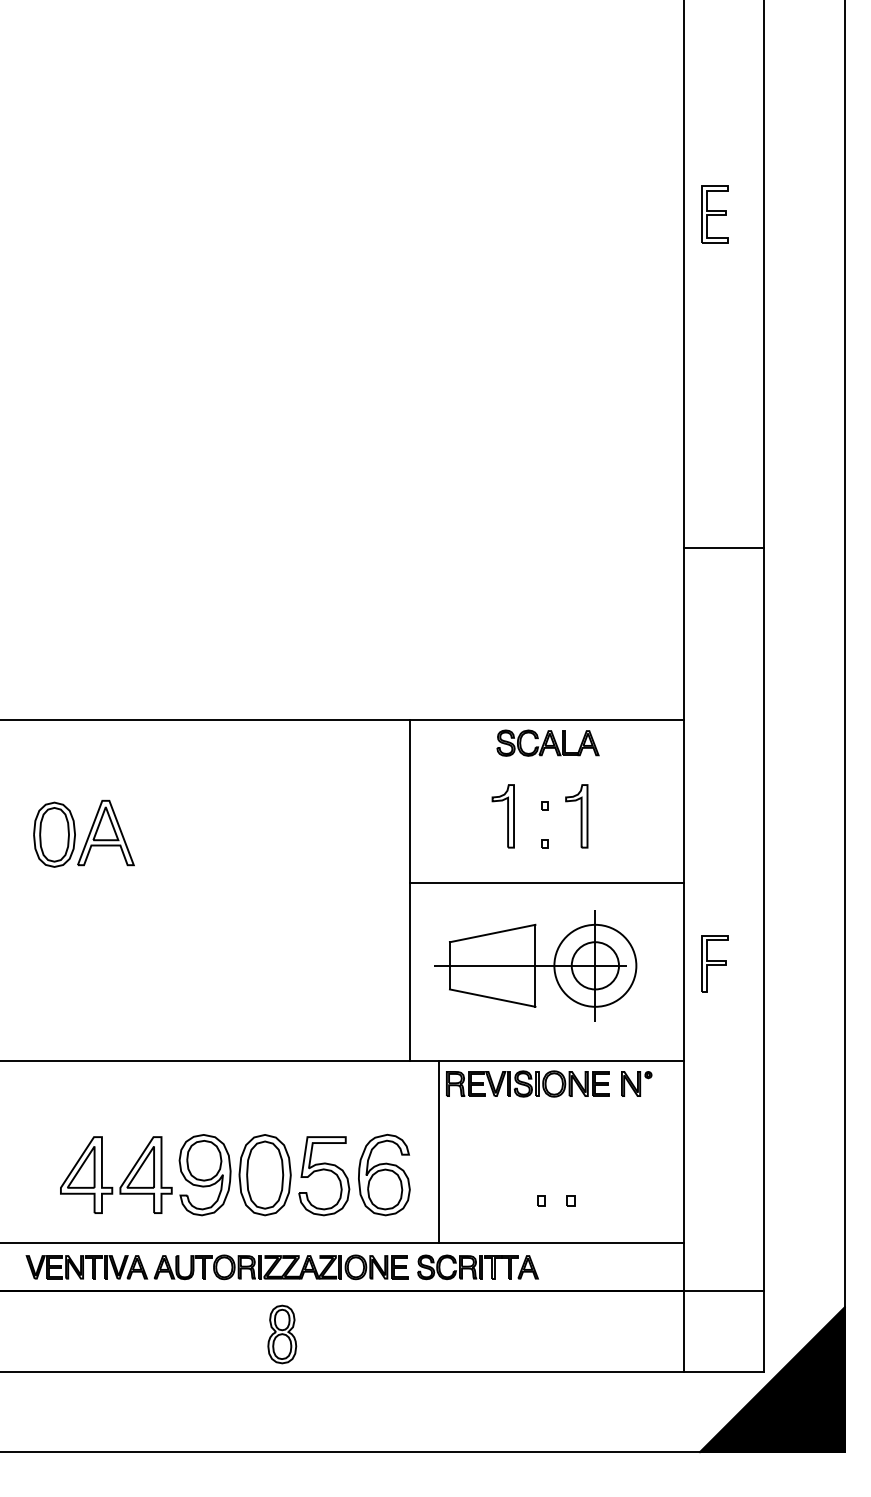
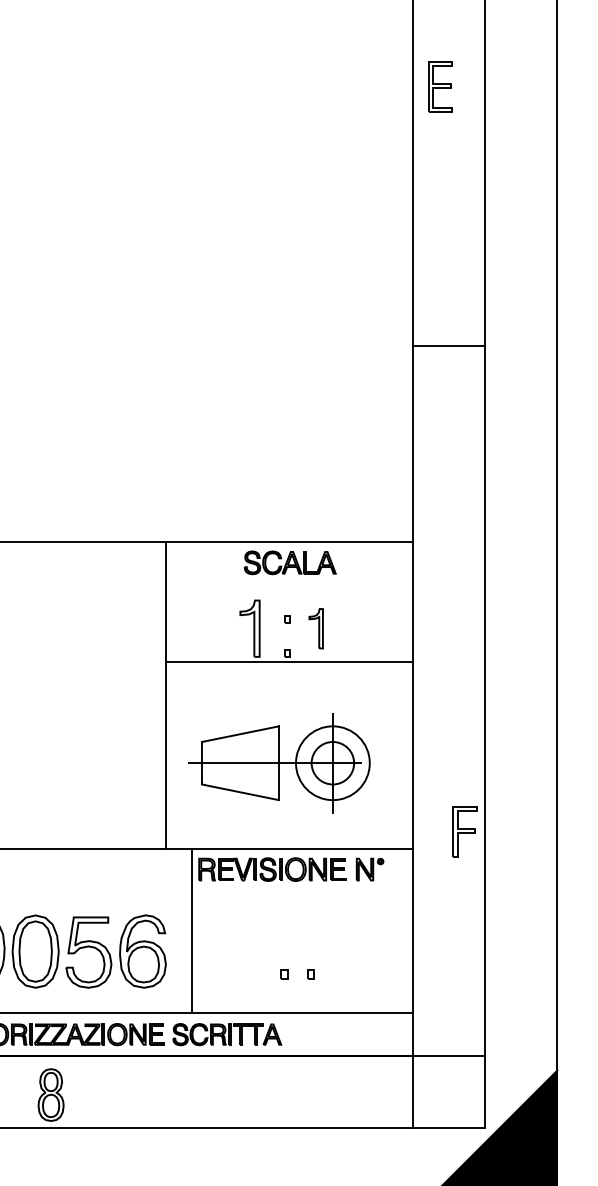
line: (723, 548) -> (448, 346), moved
part: (576, 816) -> (315, 628), size x0.7
line: (546, 882) -> (288, 662), moved
part: (714, 963) -> (464, 831), moved

